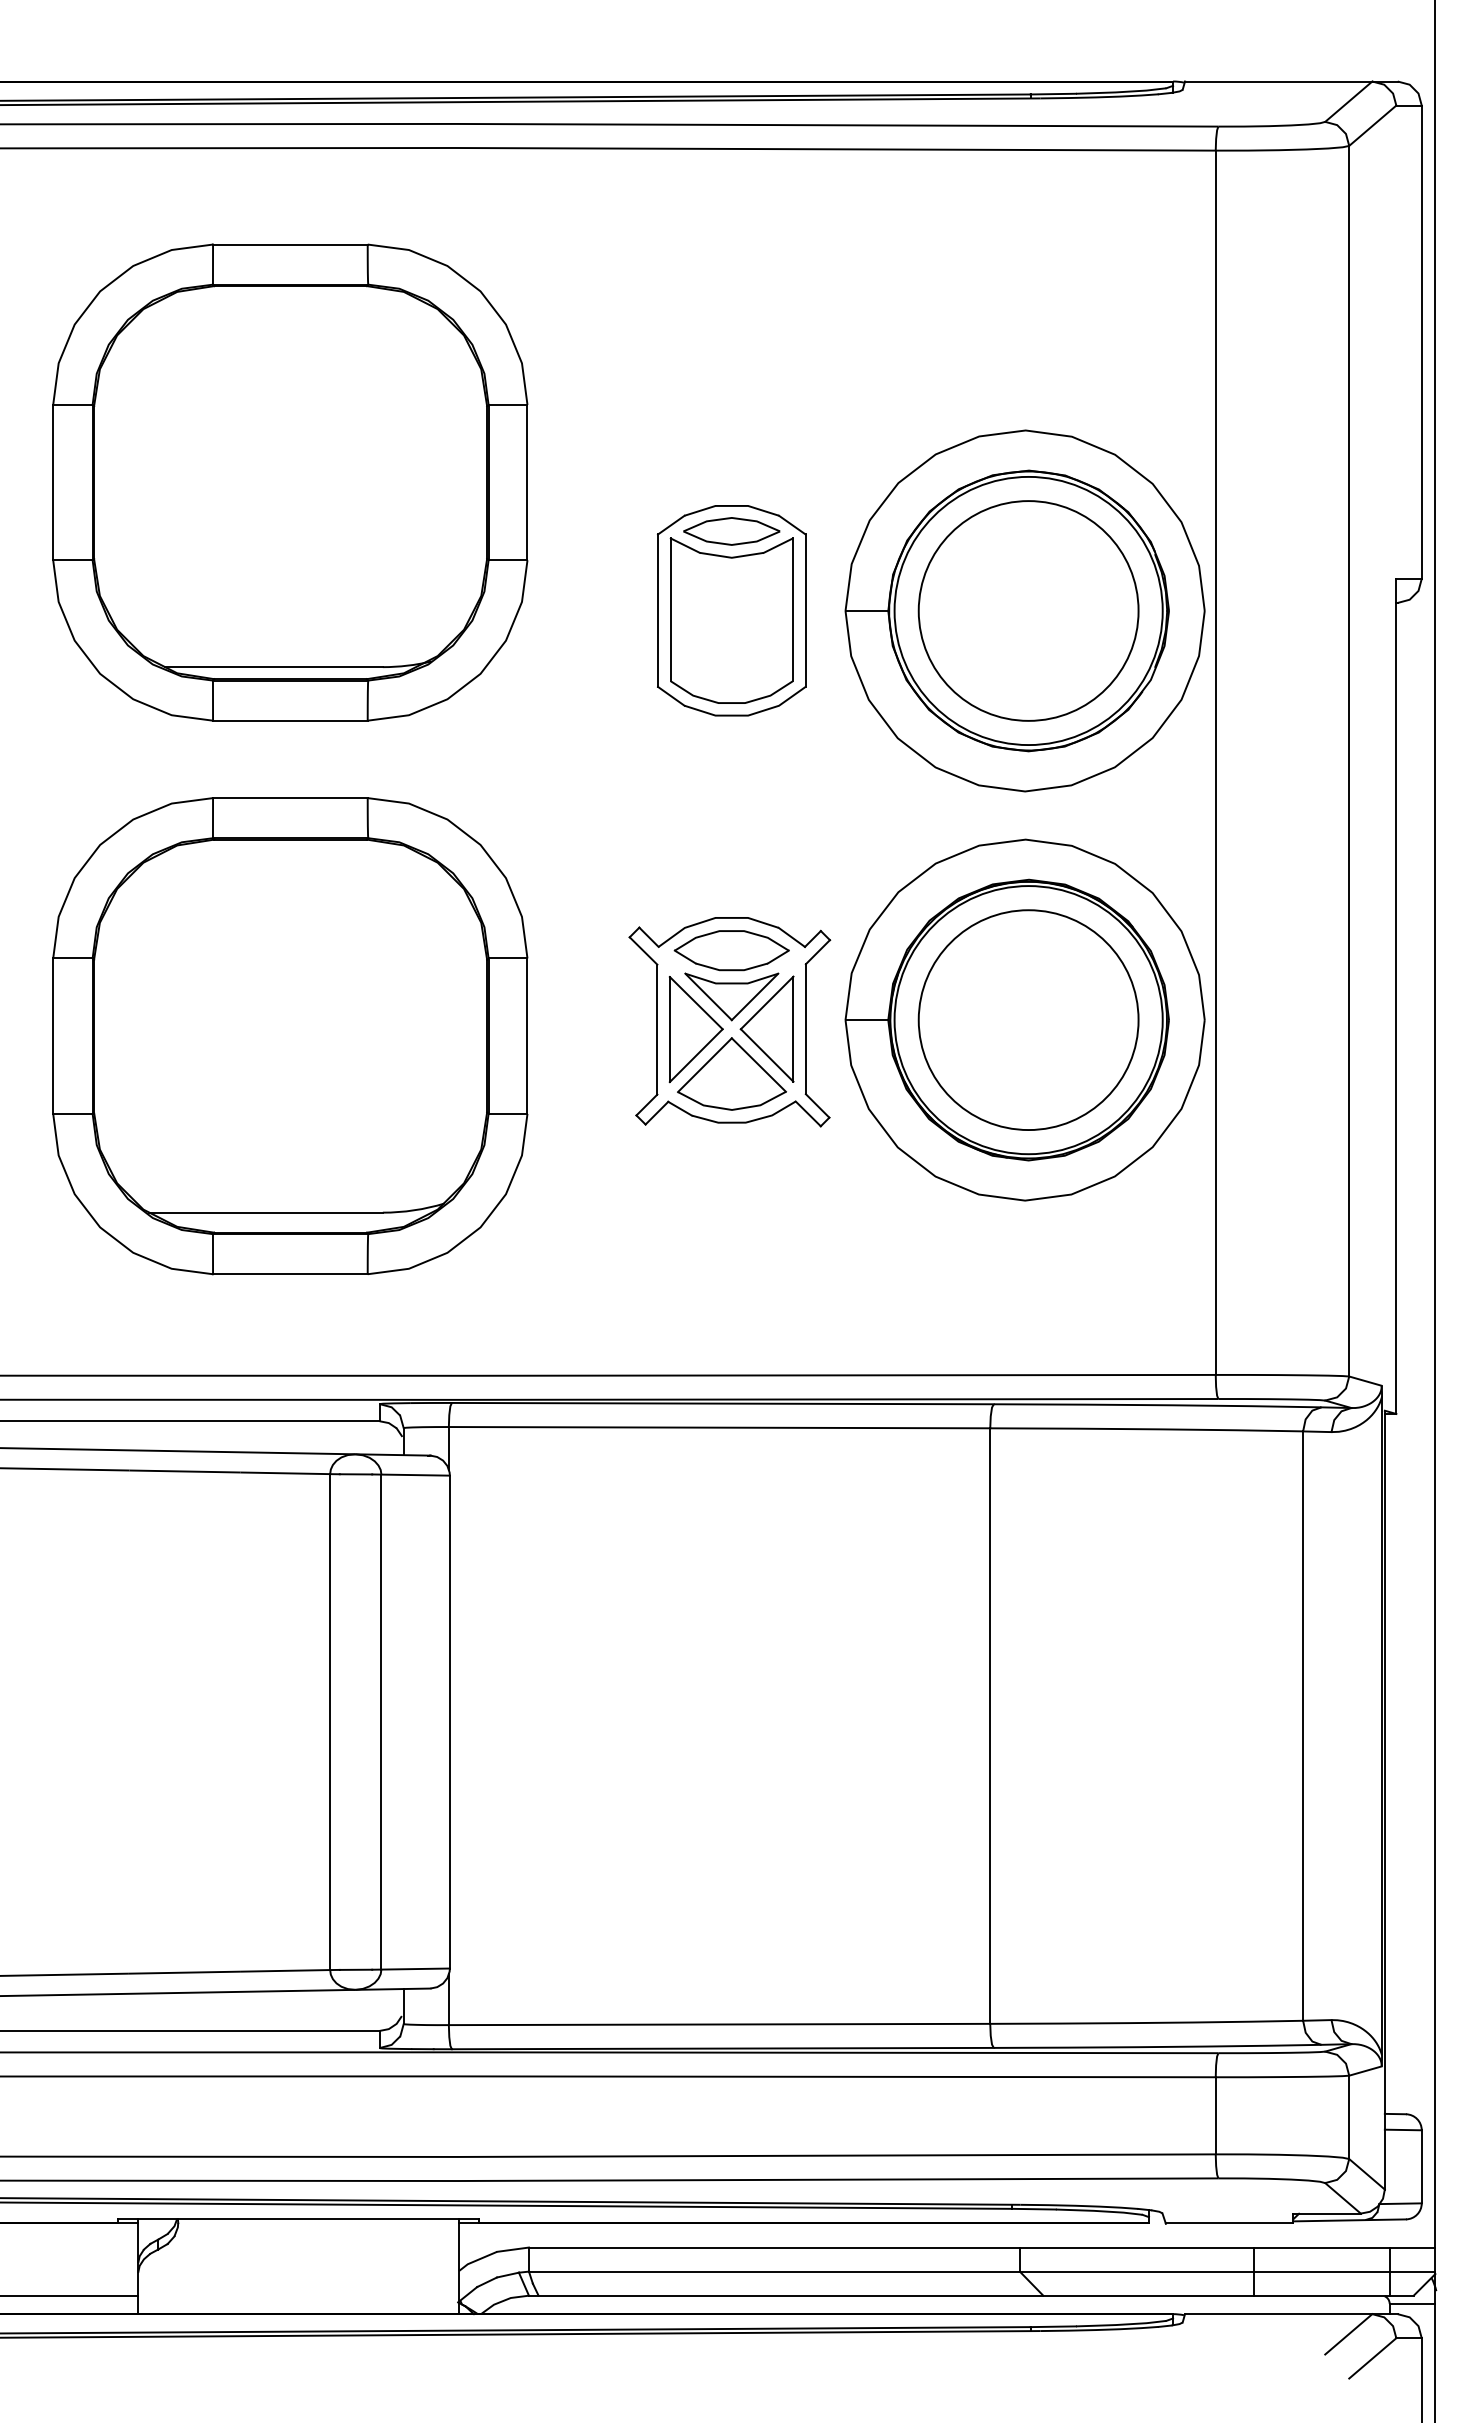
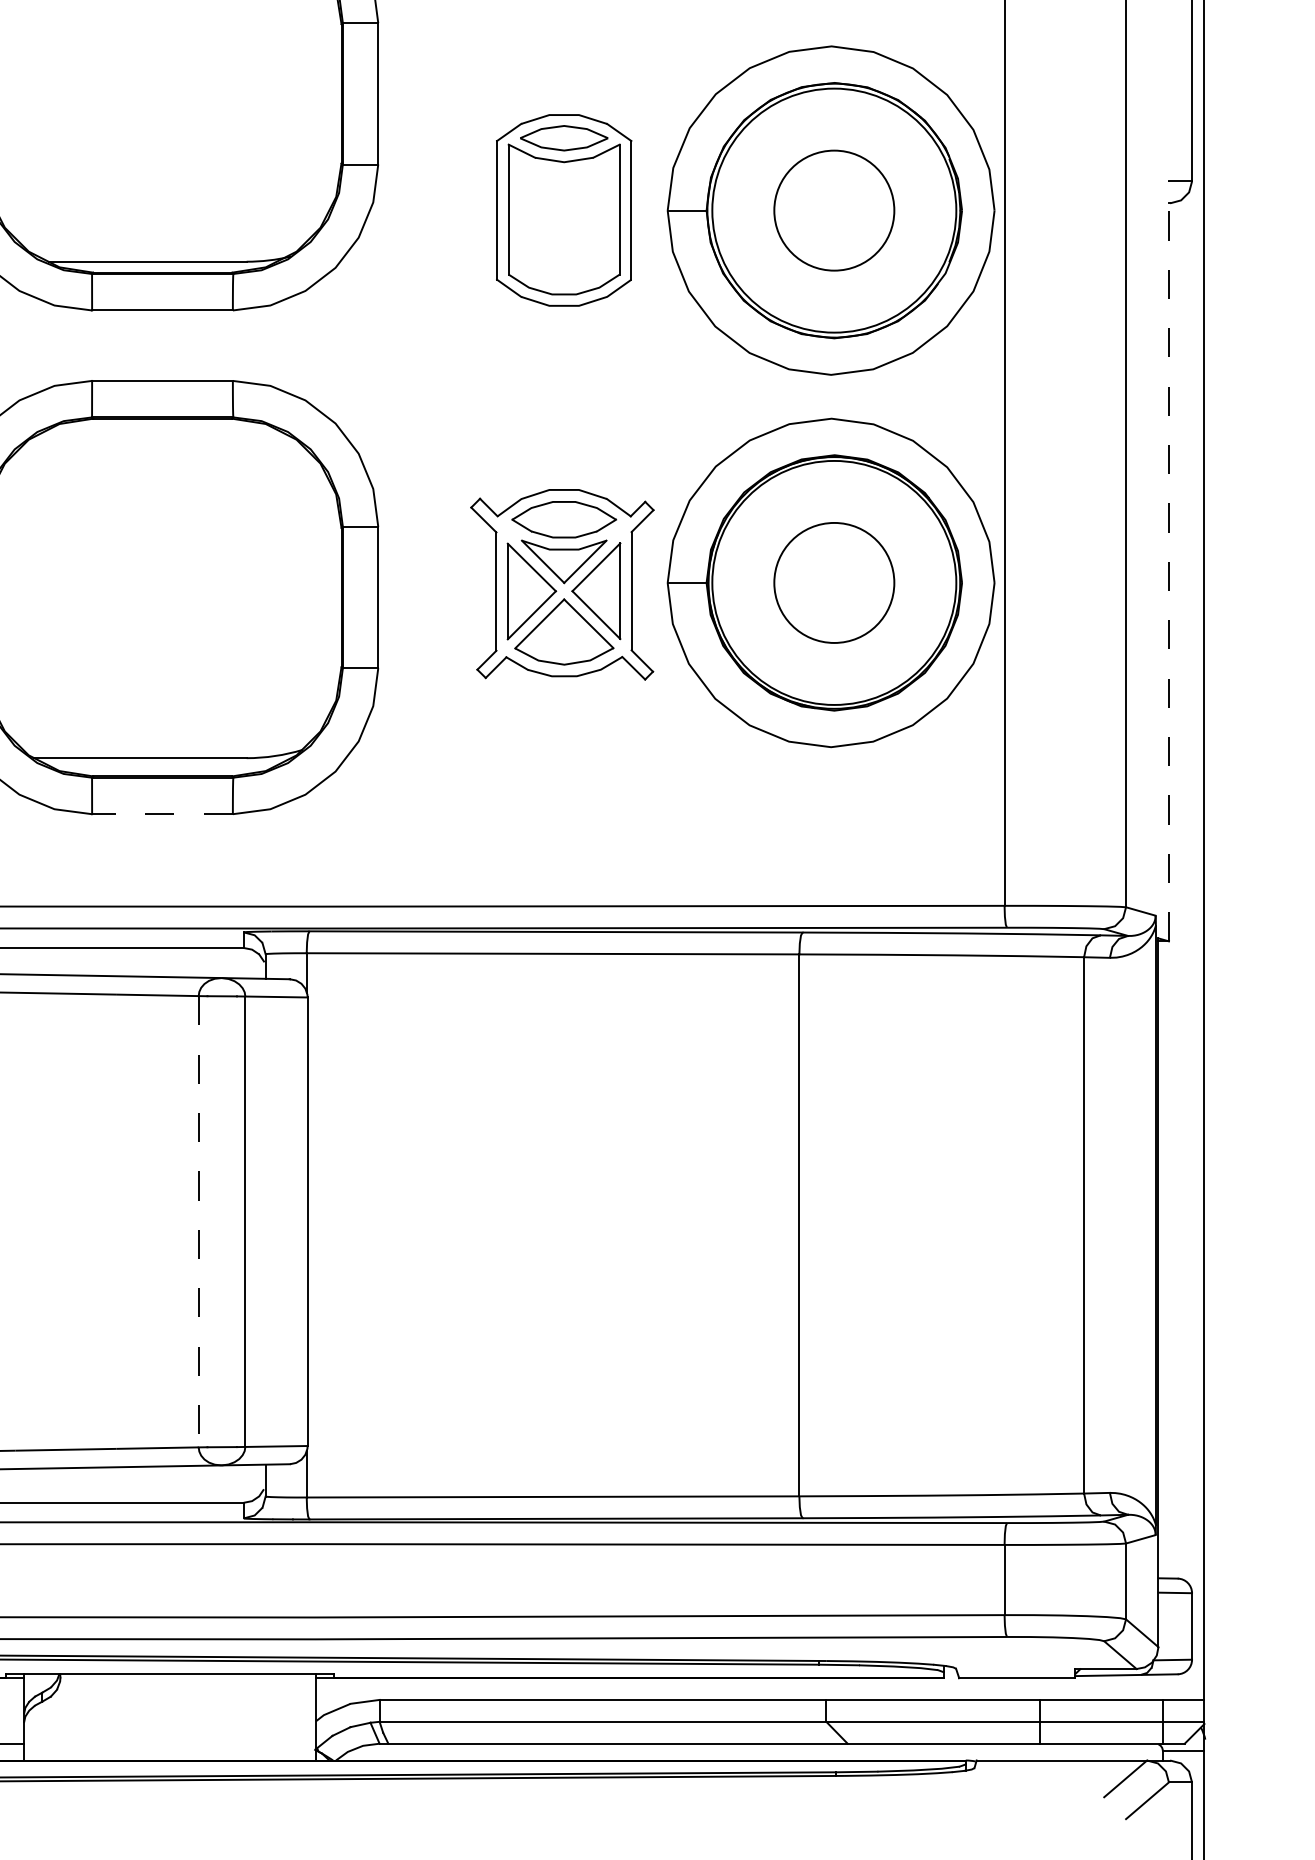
circle: (1028, 610) -> (834, 210), size x0.6
line: (1396, 996) -> (1169, 561), solid -> dashed
circle: (1028, 1020) -> (834, 583), size x0.6
line: (289, 1274) -> (161, 814), solid -> dashed
line: (330, 1722) -> (199, 1222), solid -> dashed

